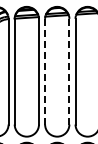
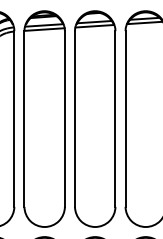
line: (45, 71) -> (75, 118), dashed -> solid
line: (69, 71) -> (115, 118), dashed -> solid

